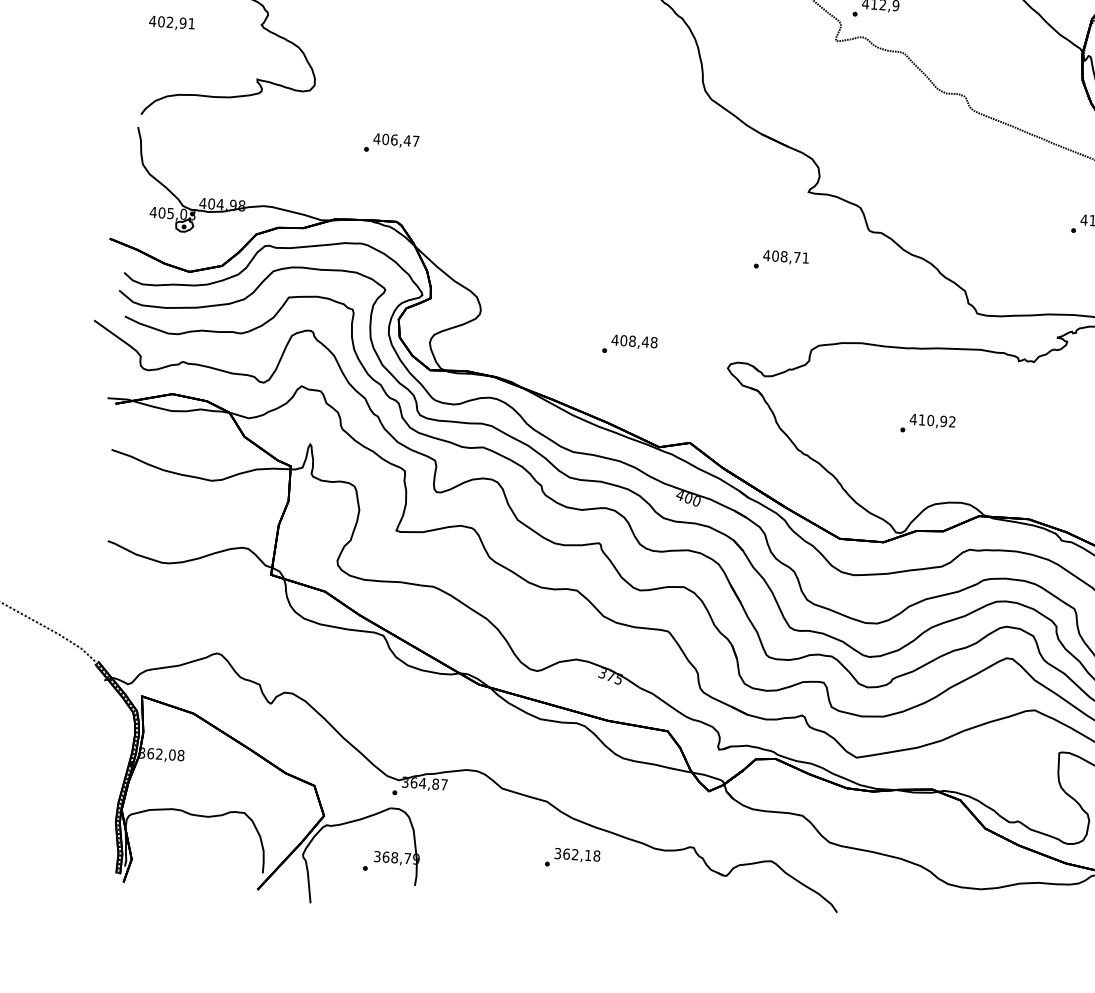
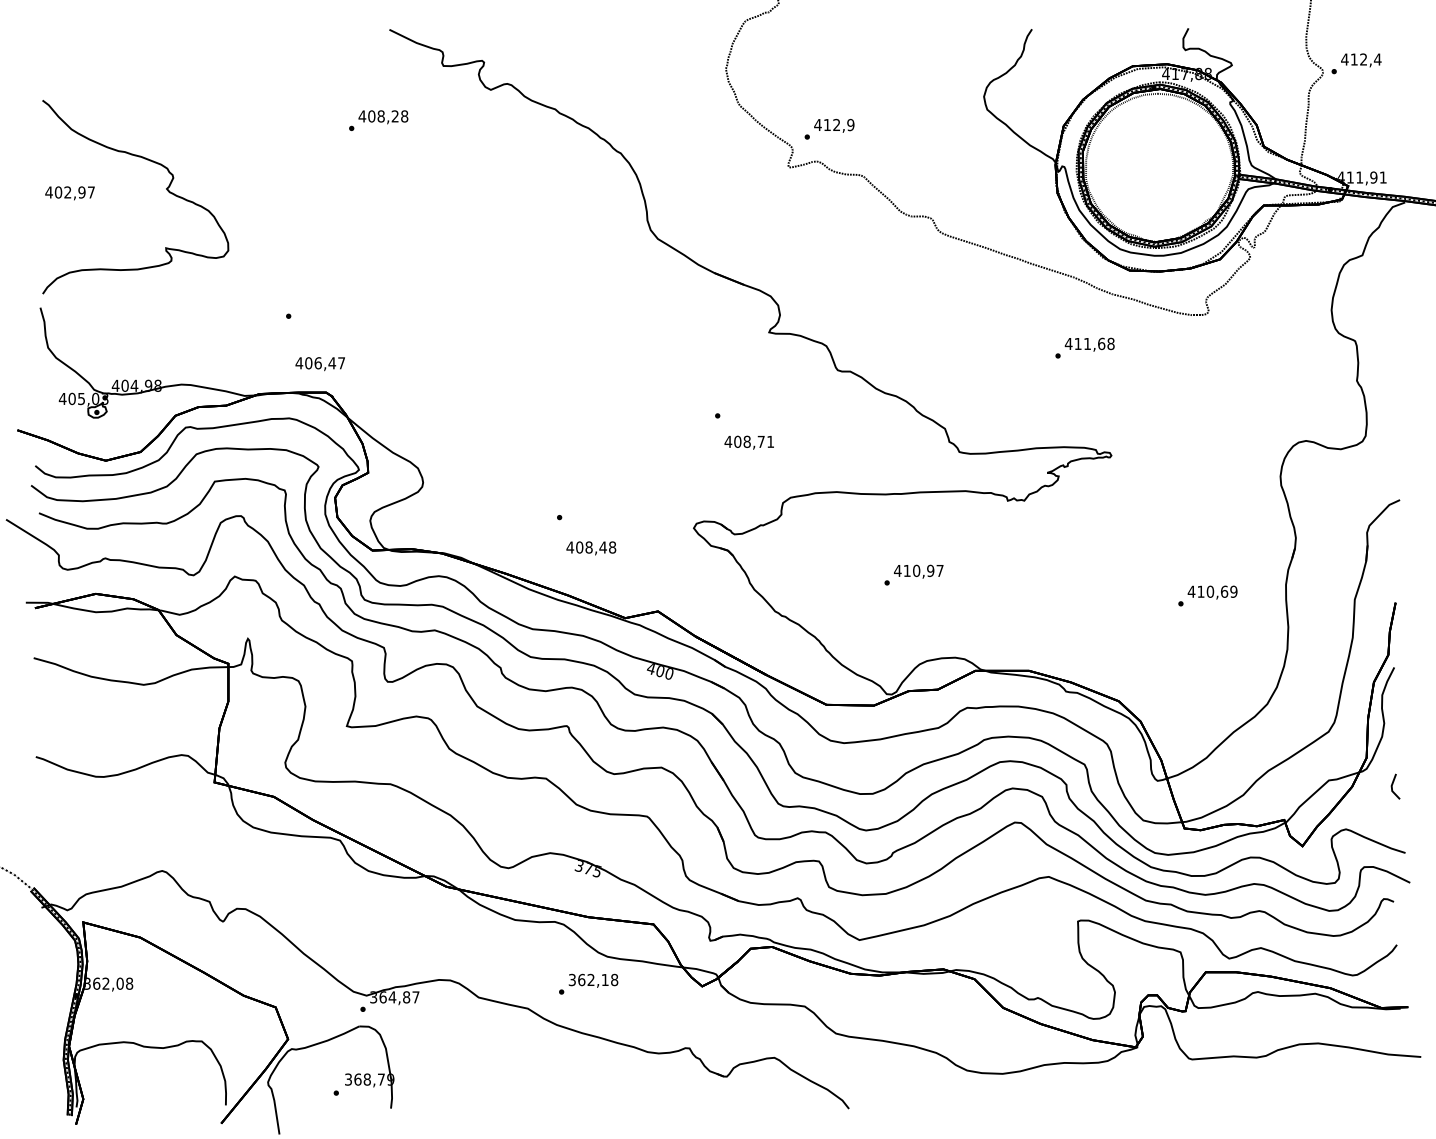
text: (191, 23) -> (91, 192), 402,91 -> 402,97
text: (395, 141) -> (319, 364), moved
text: (785, 257) -> (748, 442), moved
text: (634, 342) -> (591, 548), moved
text: (951, 421) -> (939, 570), 410,92 -> 410,97
text: (572, 857) -> (588, 983), moved

